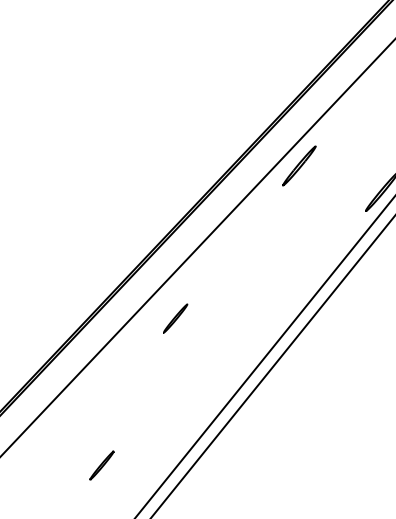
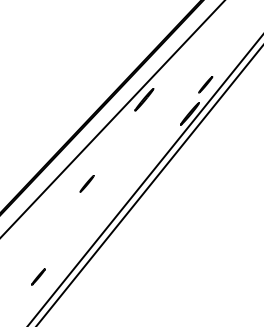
line: (174, 317) -> (86, 183), moved
line: (101, 464) -> (38, 276), moved

